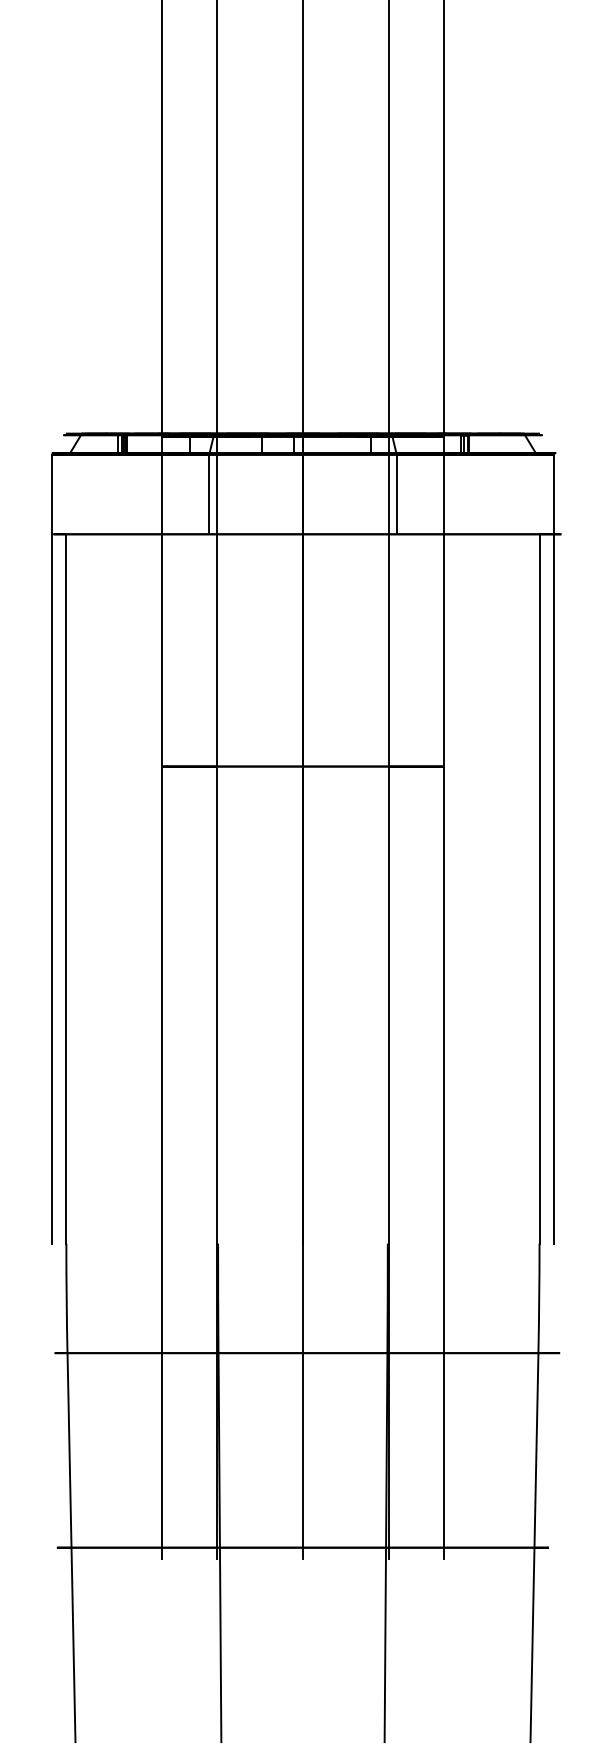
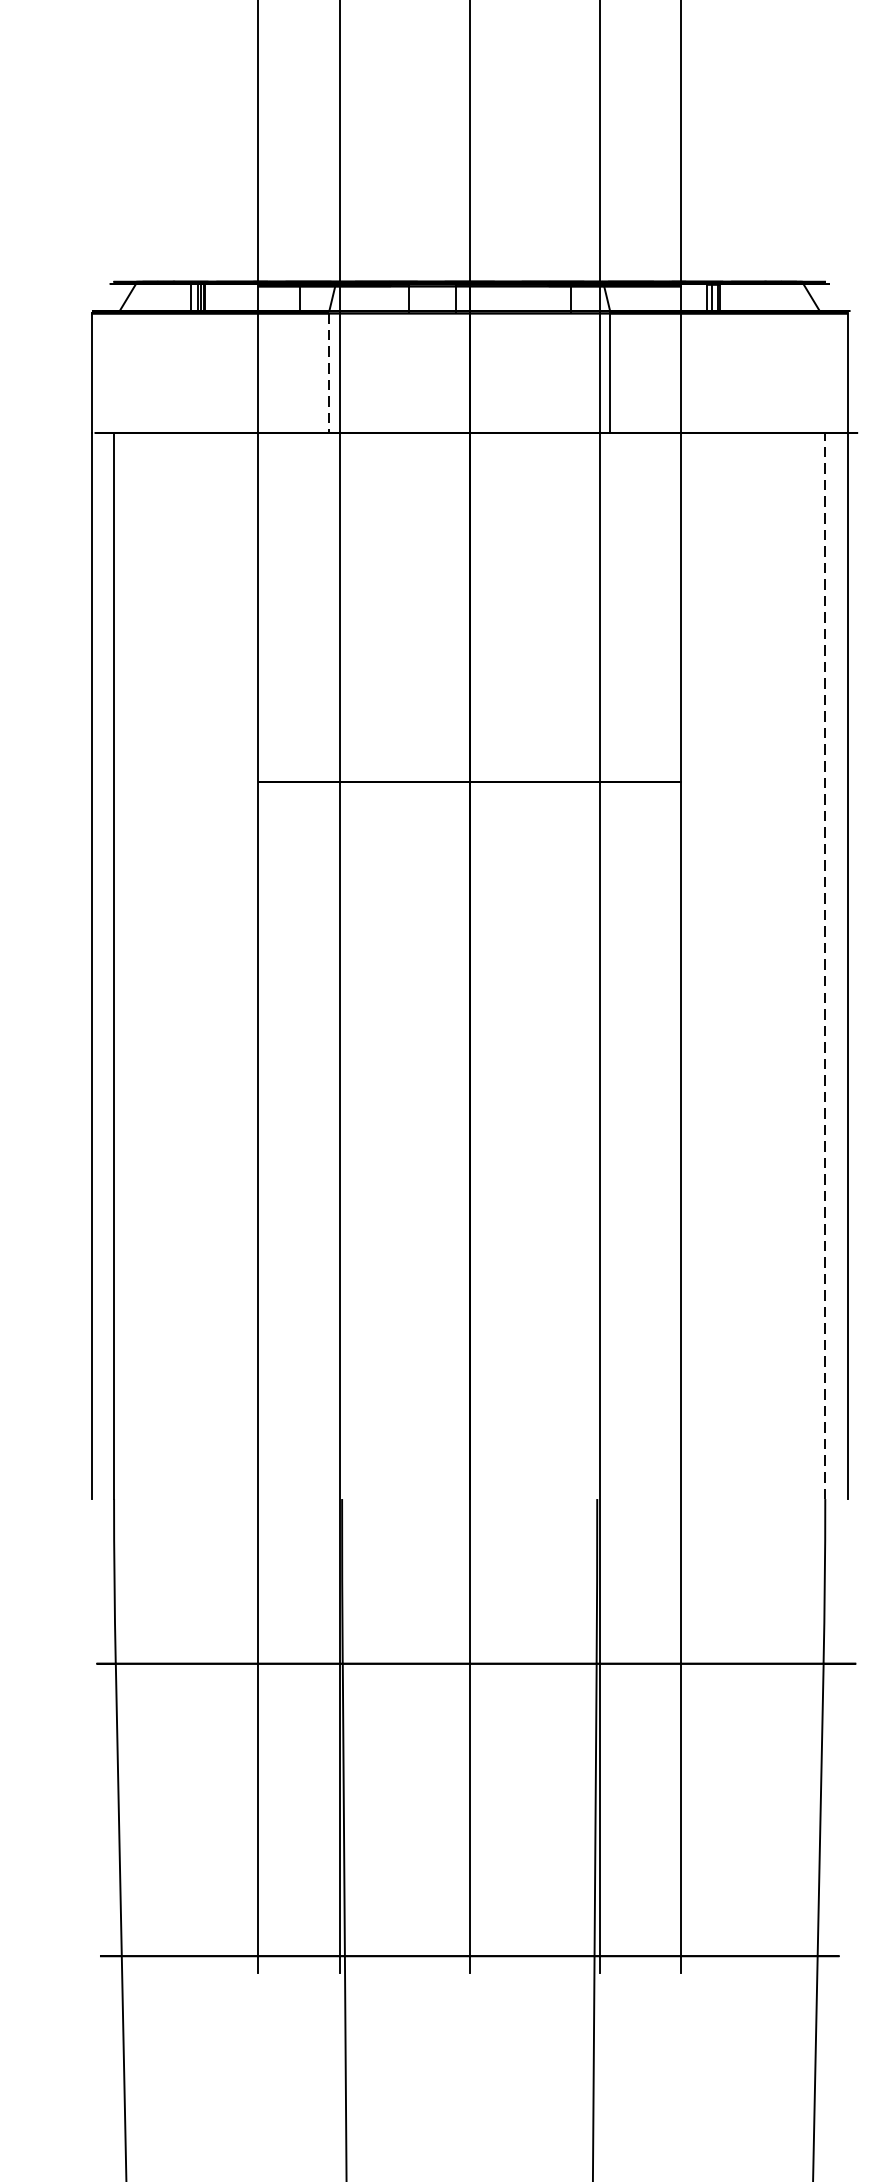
line: (209, 494) -> (329, 373), solid -> dashed
line: (539, 888) -> (825, 965), solid -> dashed

